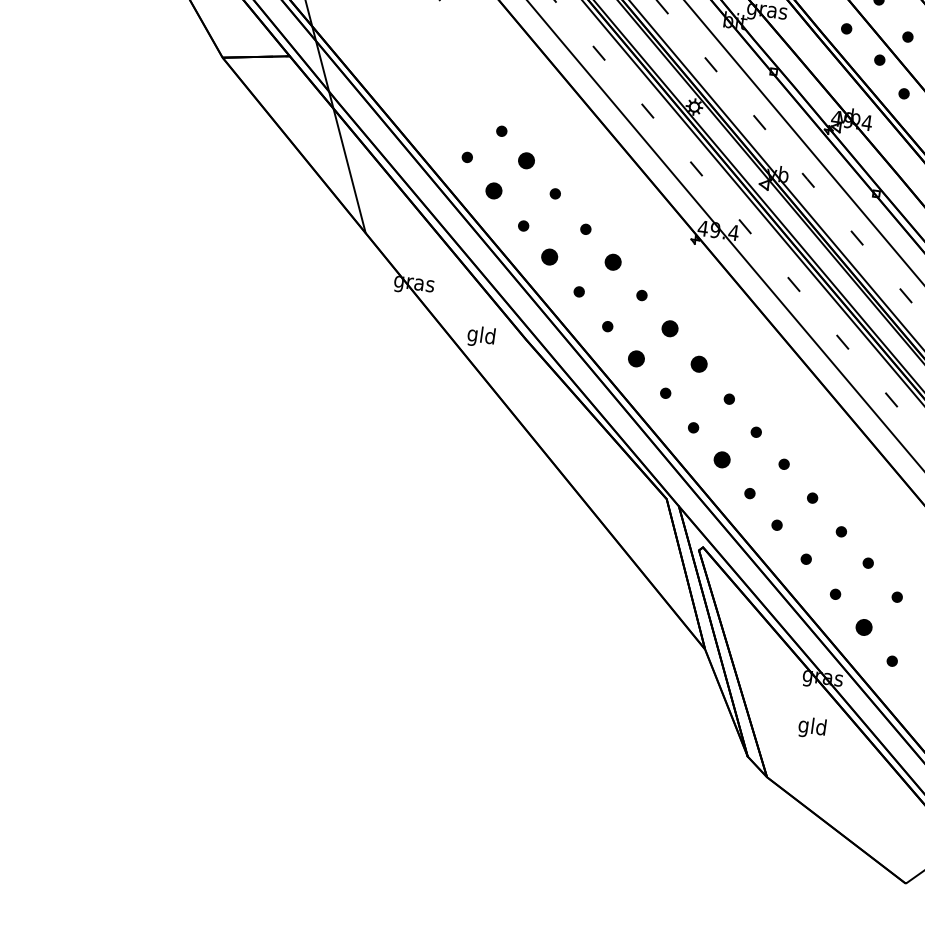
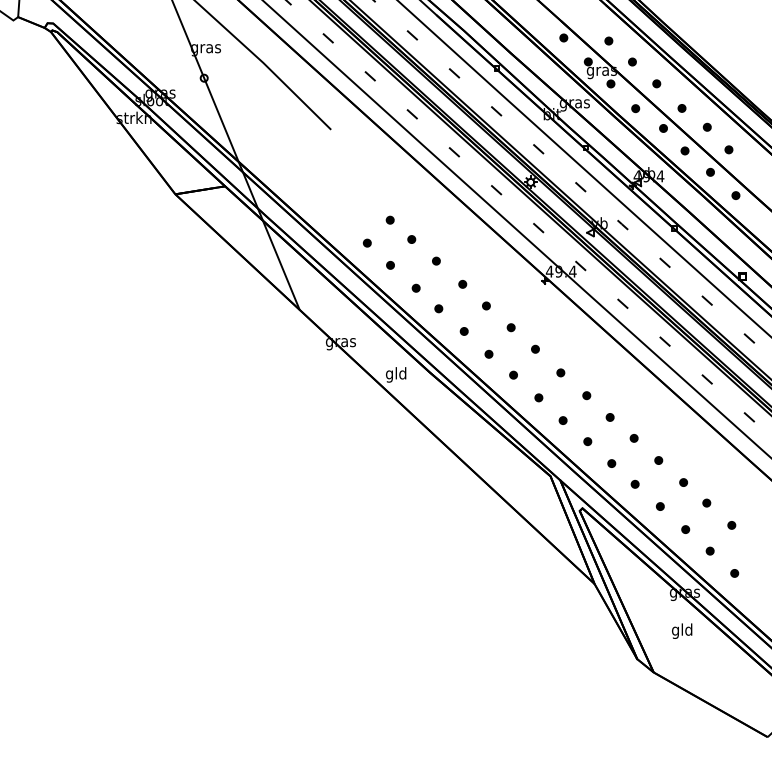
part: (526, 160) -> (411, 239), size x0.62
part: (493, 191) -> (390, 265), size x0.62
part: (549, 256) -> (438, 308), size x0.62
part: (613, 261) -> (486, 305), size x0.62
part: (670, 327) -> (535, 348), size x0.62
part: (636, 357) -> (513, 374), size x0.62
part: (698, 363) -> (560, 372), size x0.62
part: (721, 459) -> (587, 441), size x0.62
part: (863, 626) -> (709, 550), size x0.62

